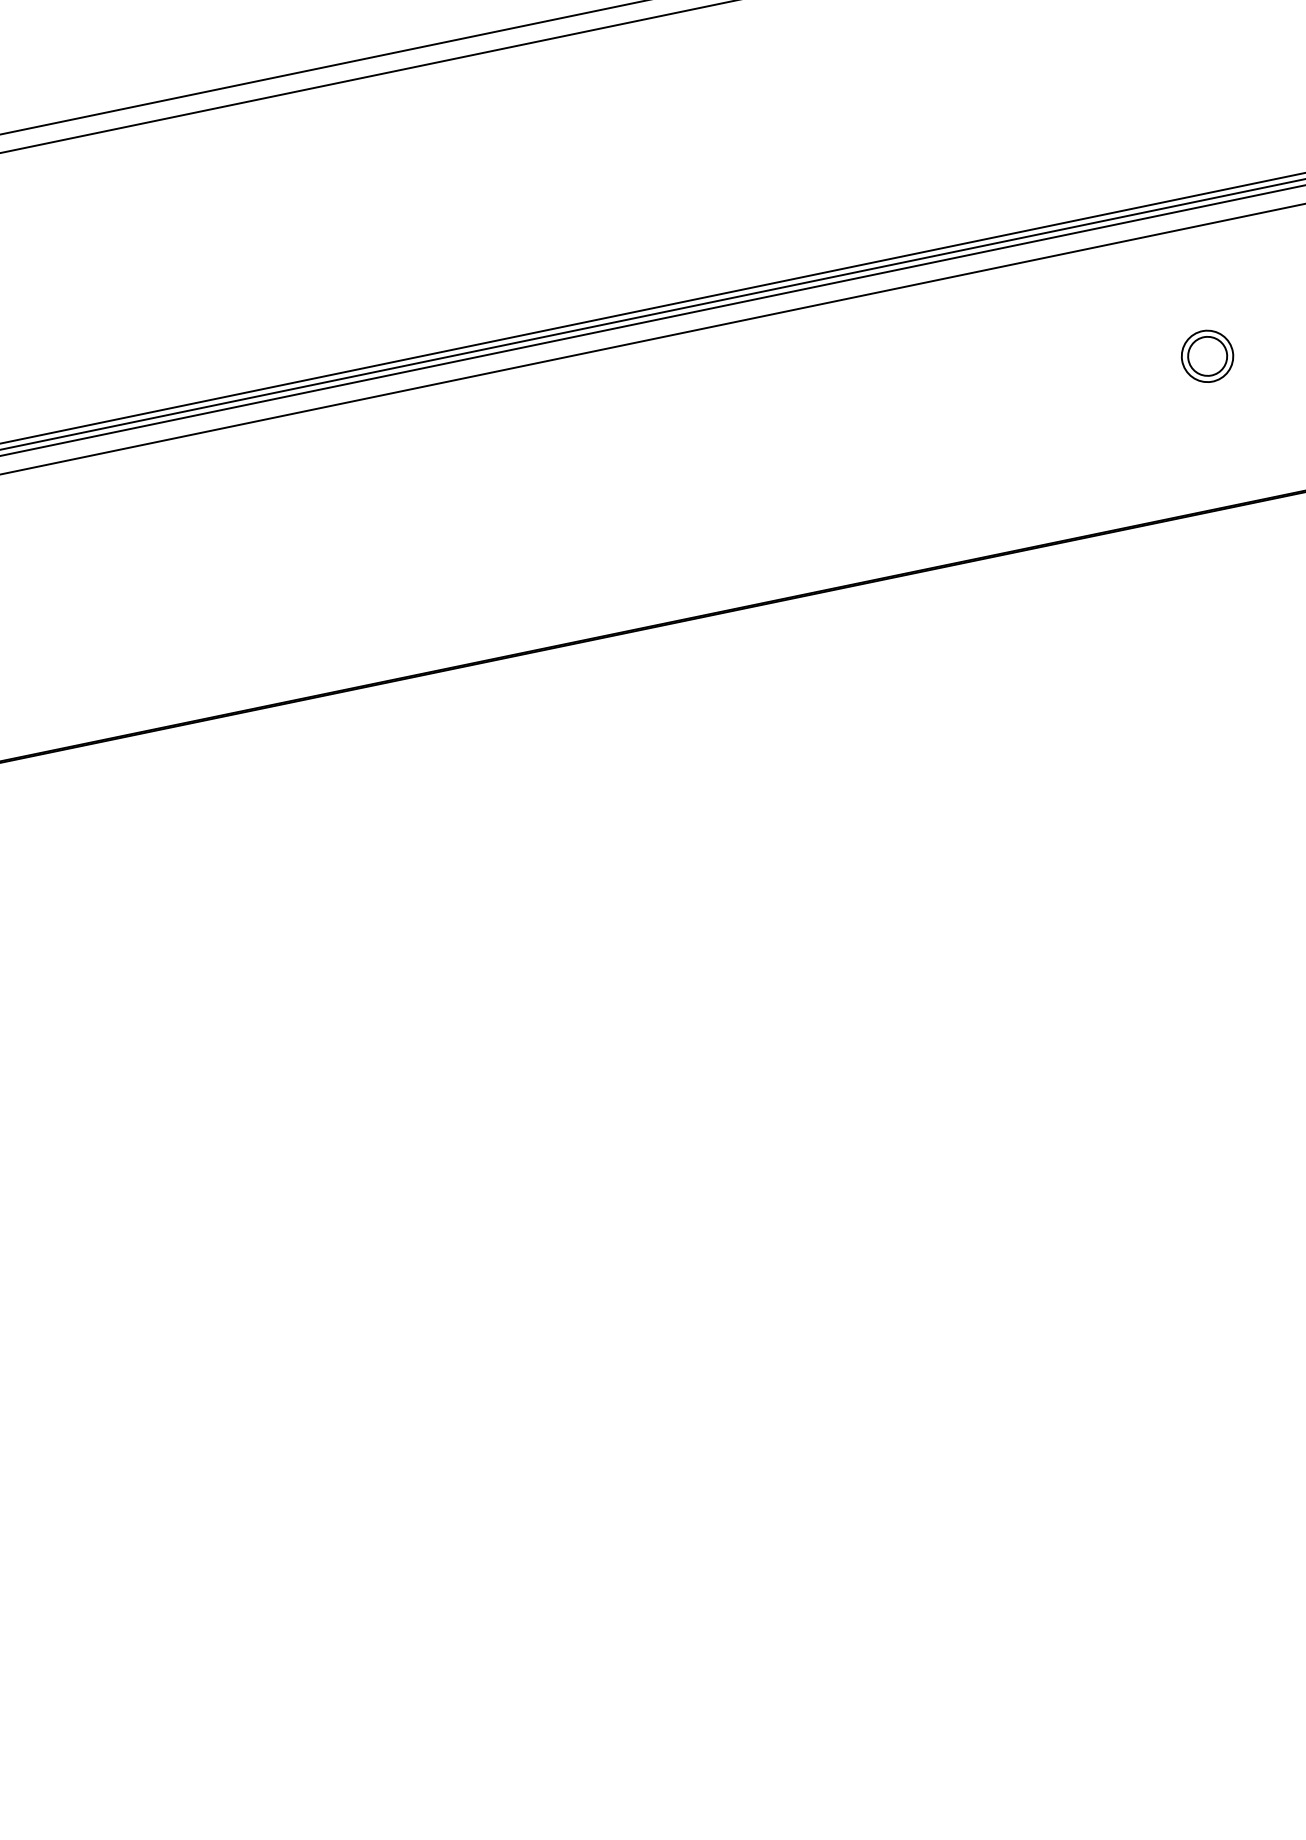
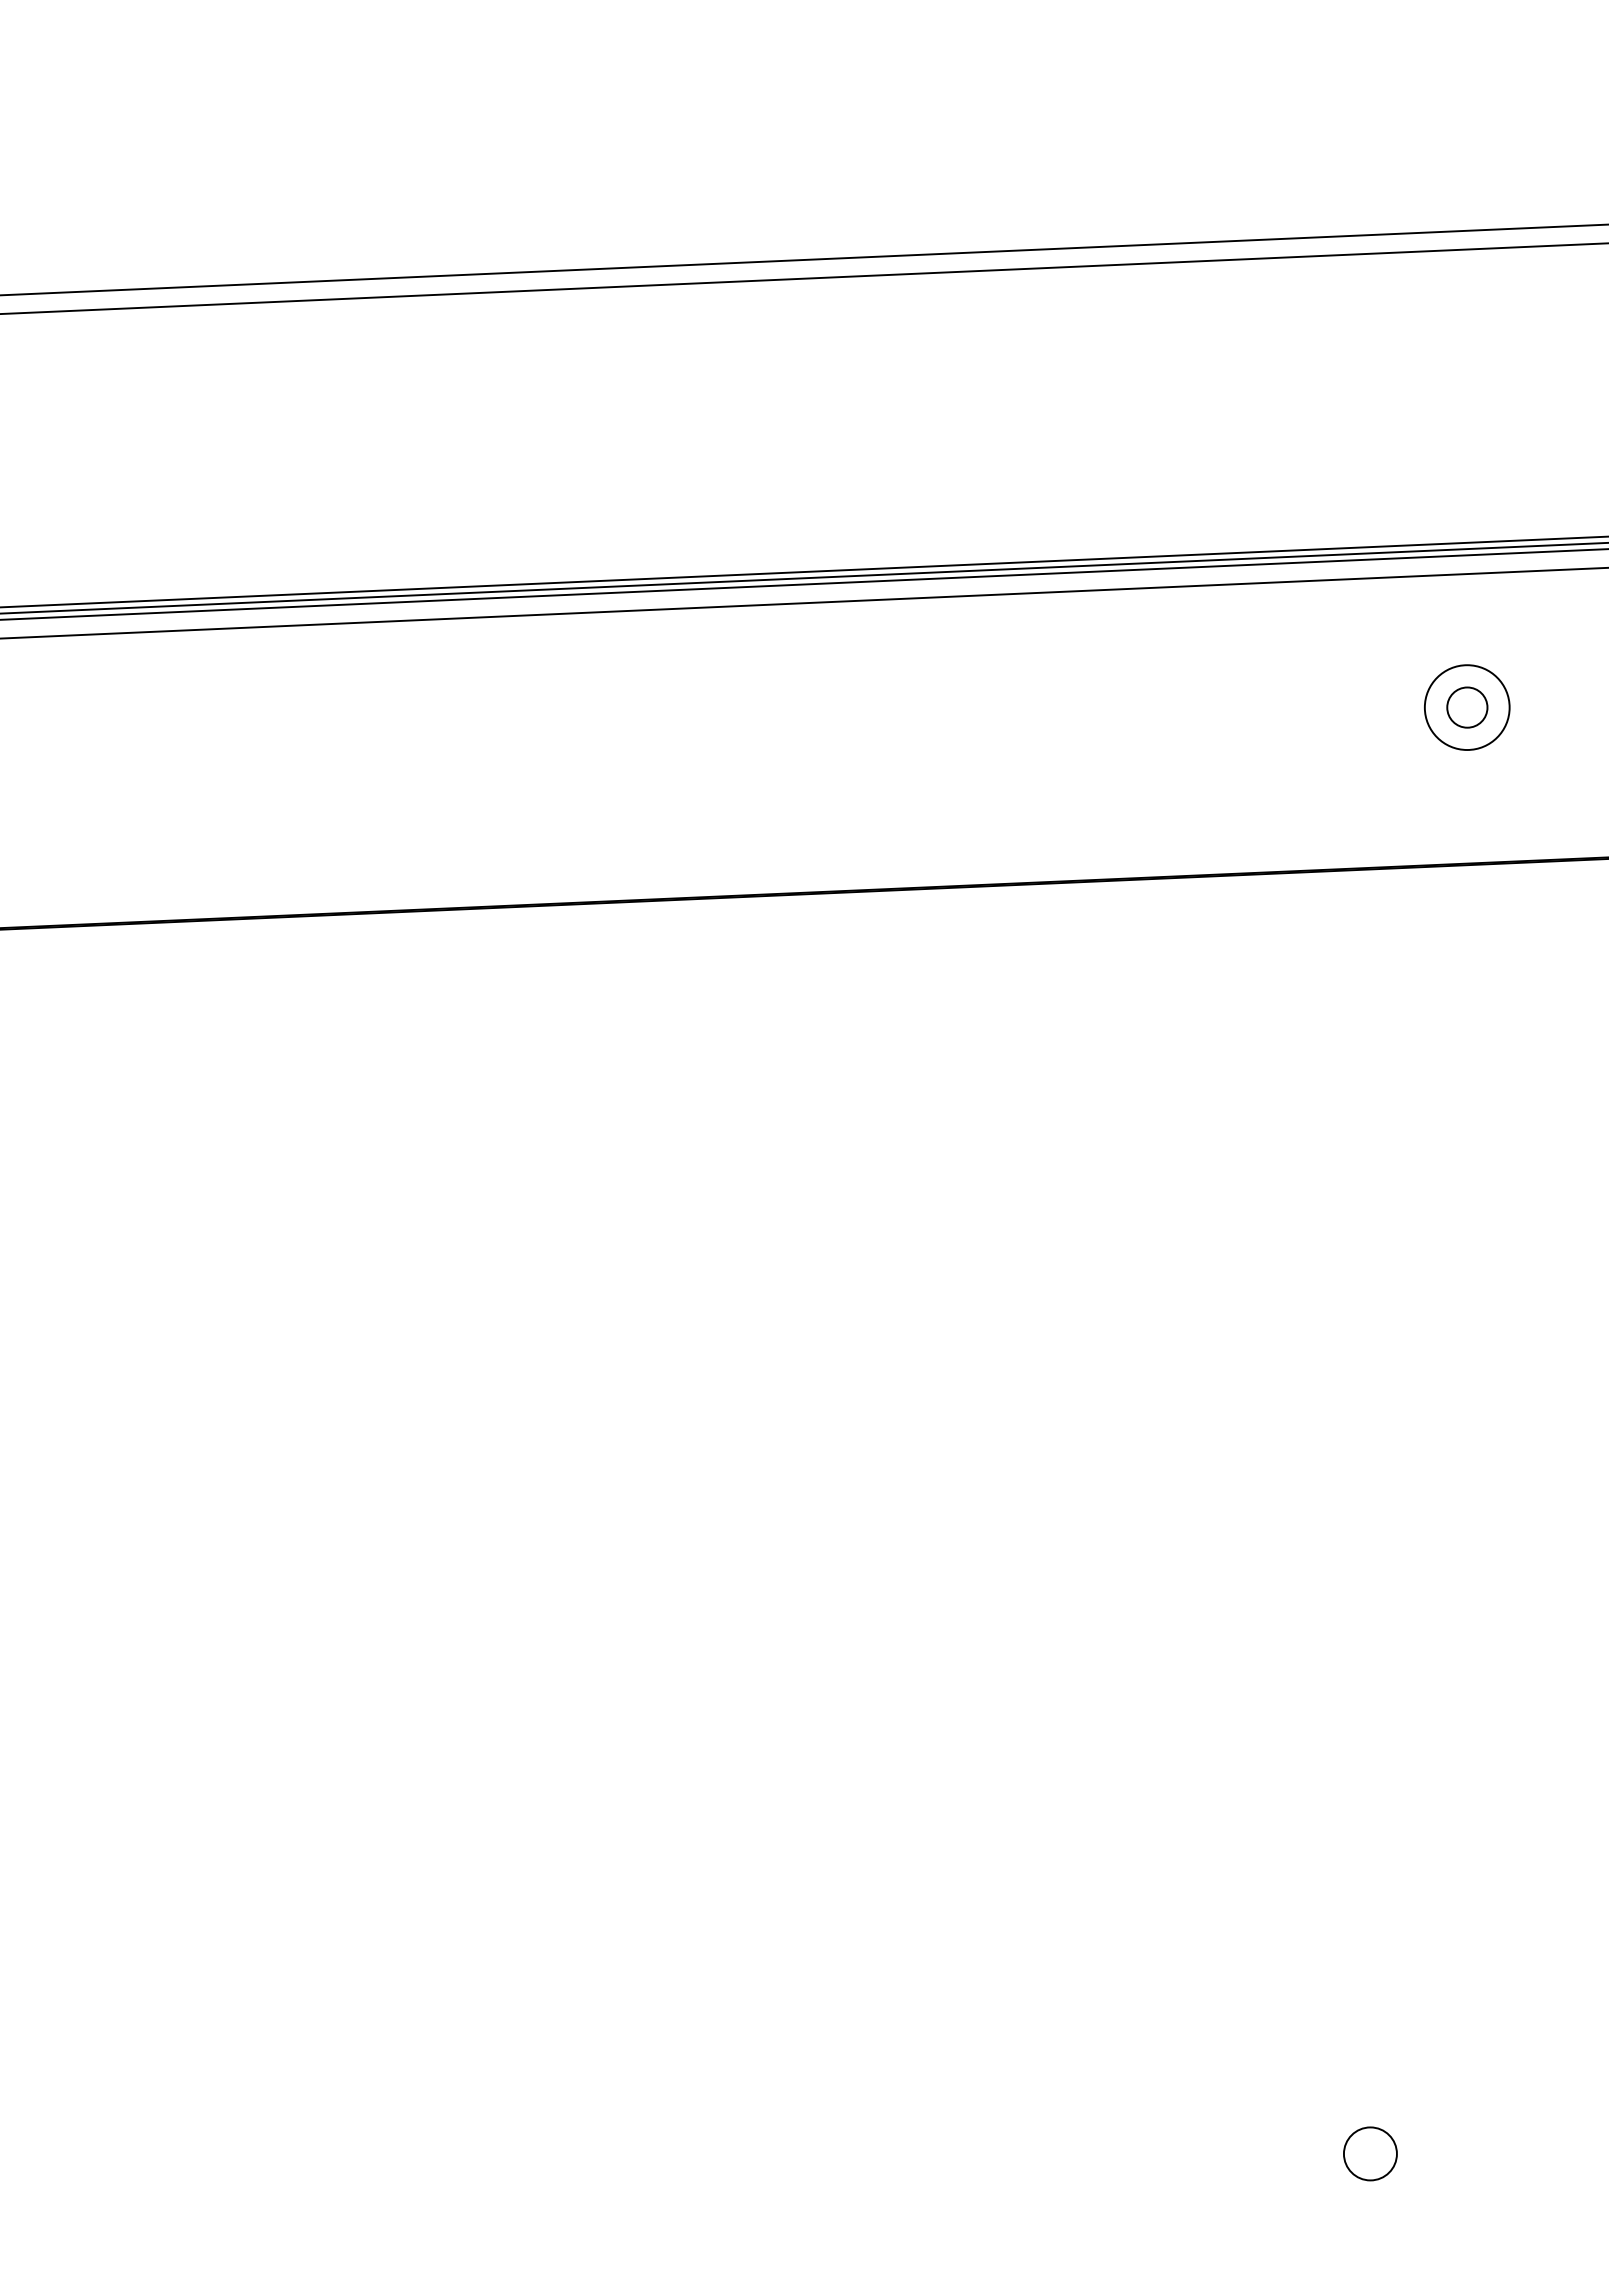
circle: (1206, 356) -> (1466, 707), size x1.6

